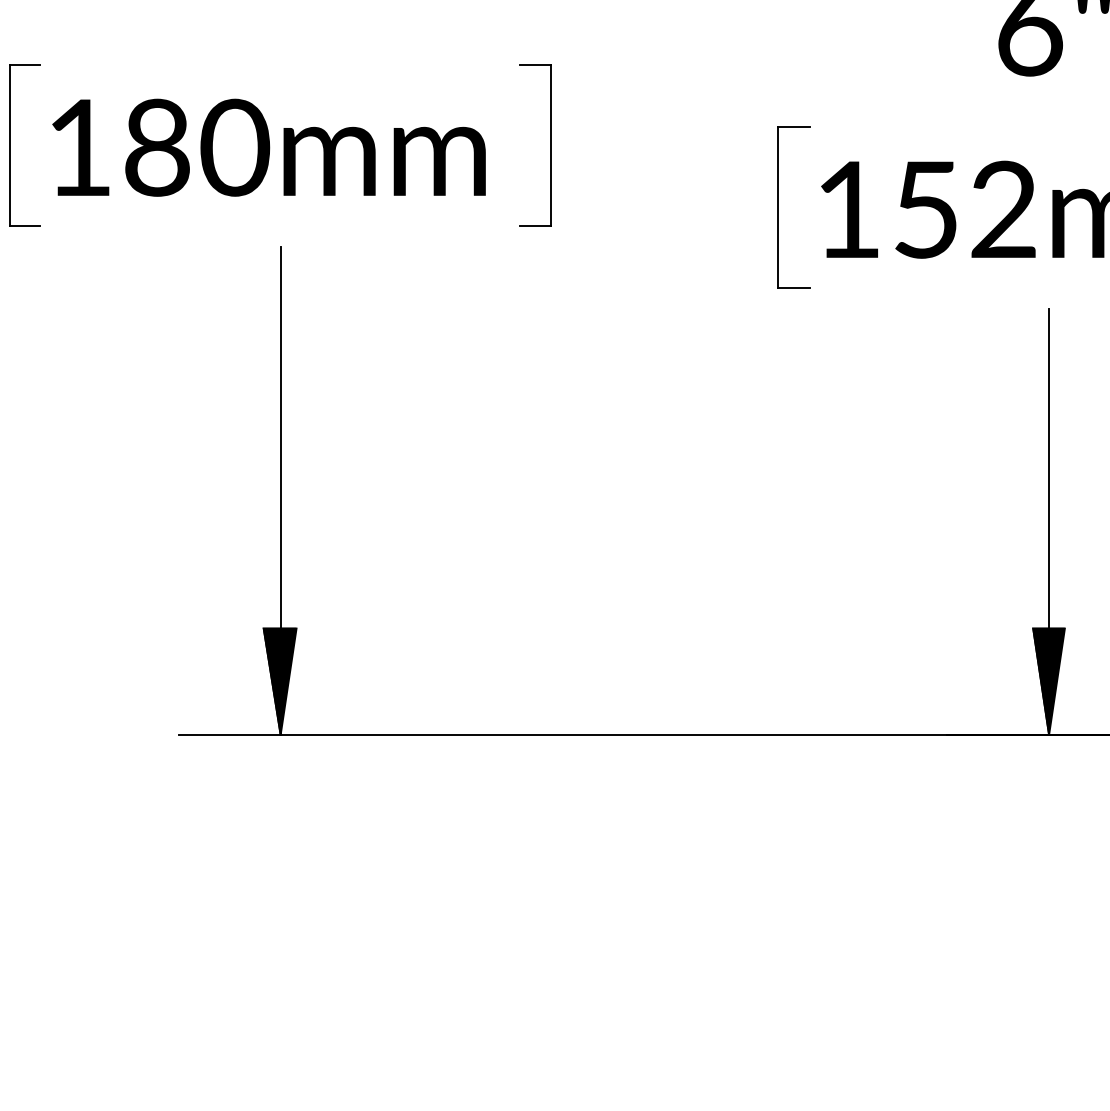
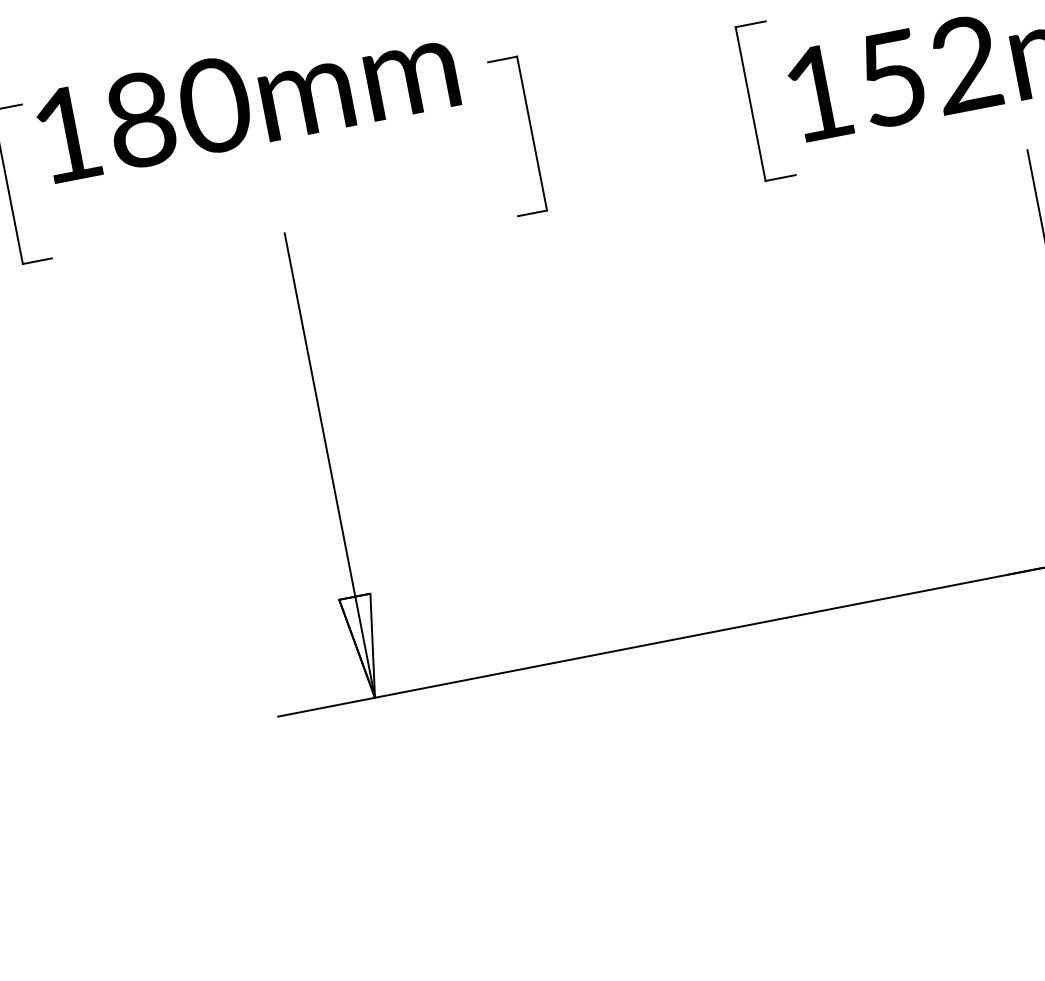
part: (550, 145) -> (531, 133), moved
text: (268, 147) -> (246, 99), moved
fill: (279, 681) -> (364, 647), removed

